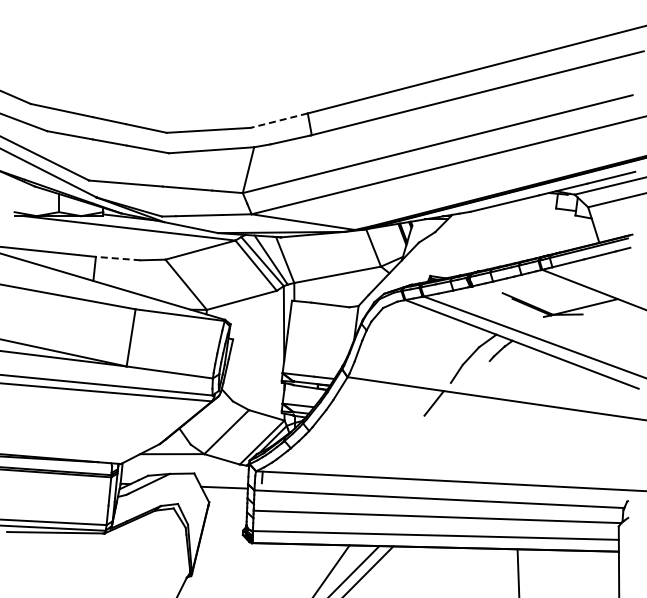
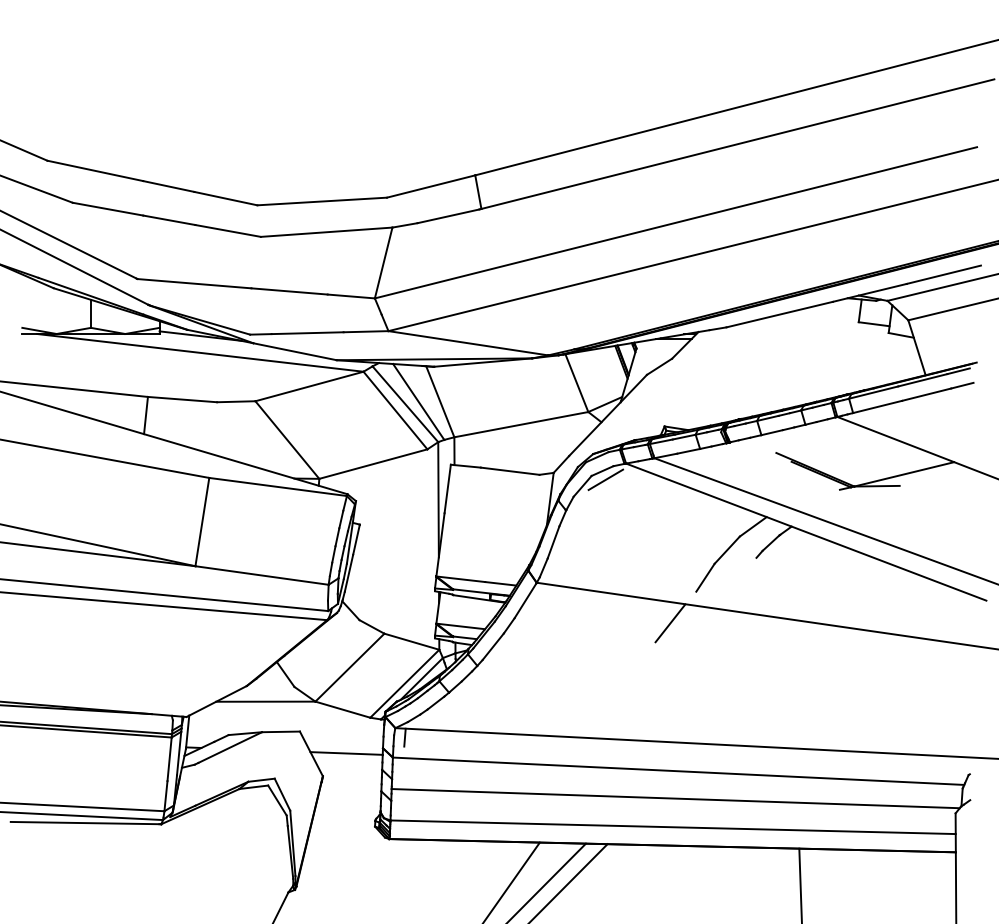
line: (278, 120) -> (429, 186), dashed -> solid
line: (117, 258) -> (181, 399), dashed -> solid
line: (392, 310) -> (606, 479), added

